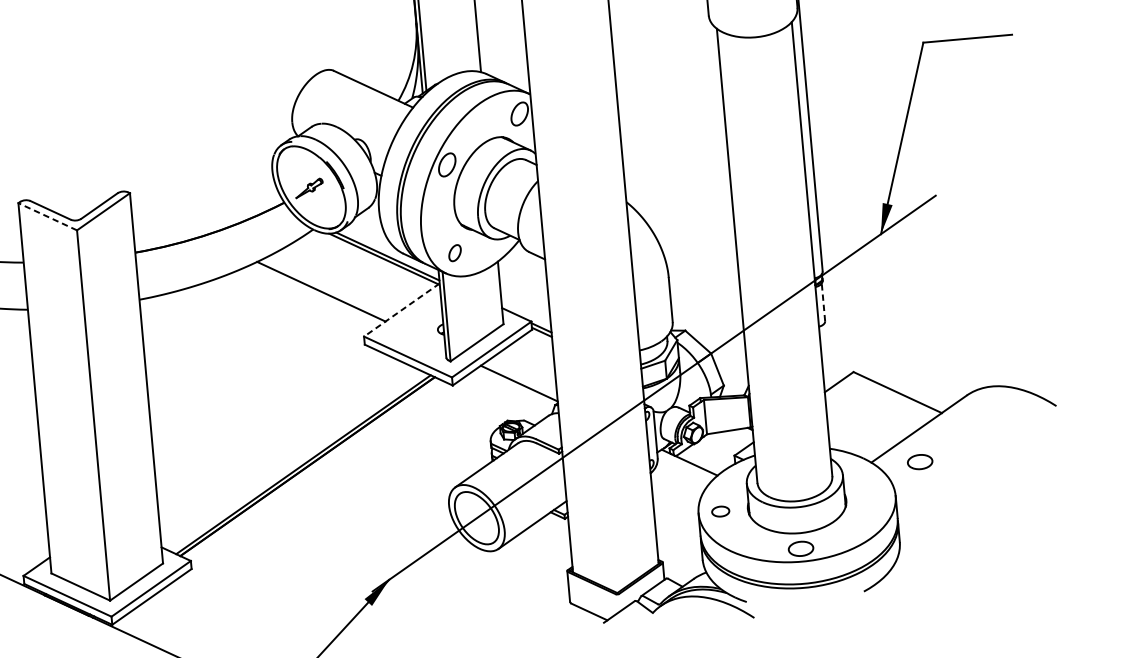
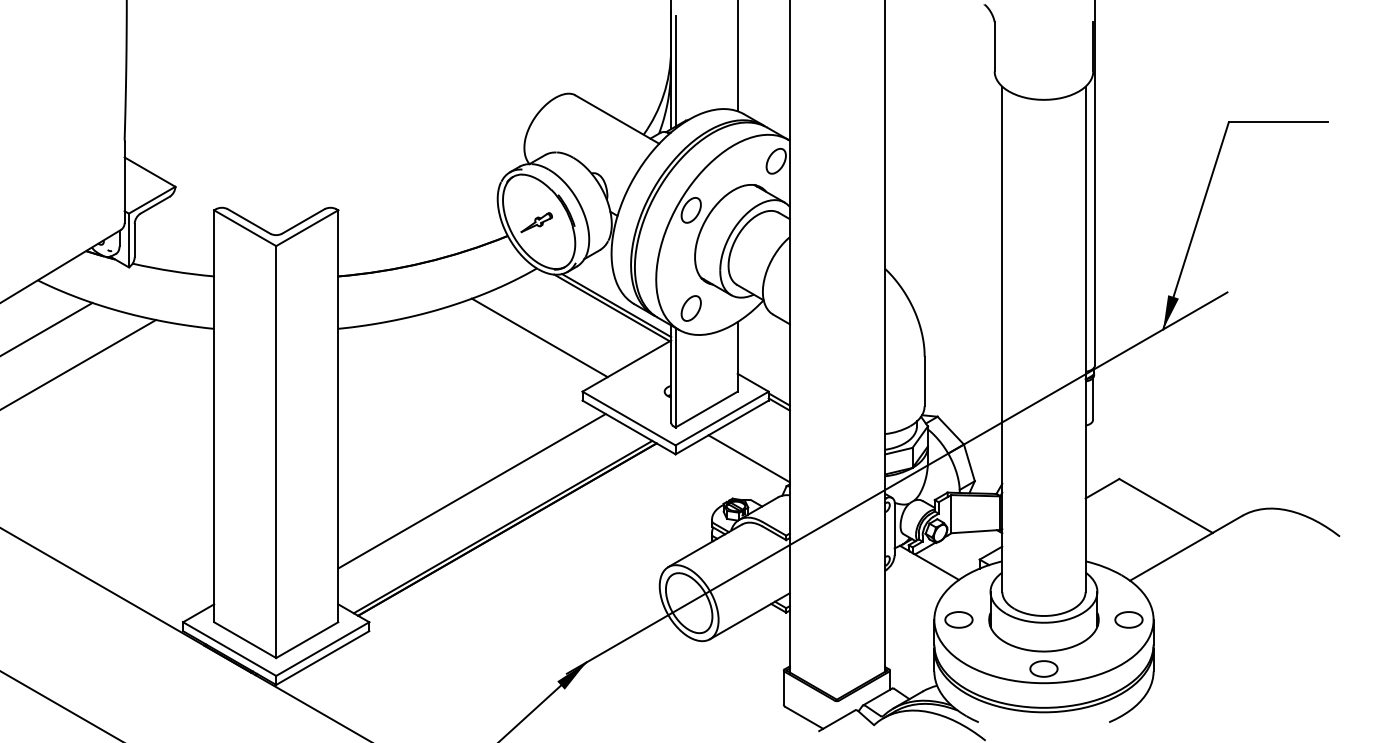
line: (48, 217) -> (245, 228), dashed -> solid
part: (454, 253) -> (690, 308), size x1.43
line: (823, 302) -> (1092, 399), dashed -> solid
line: (401, 310) -> (626, 366), dashed -> solid
line: (272, 435) -> (471, 491), added
part: (919, 461) -> (1128, 619), moved
part: (720, 511) -> (958, 619), size x1.43

